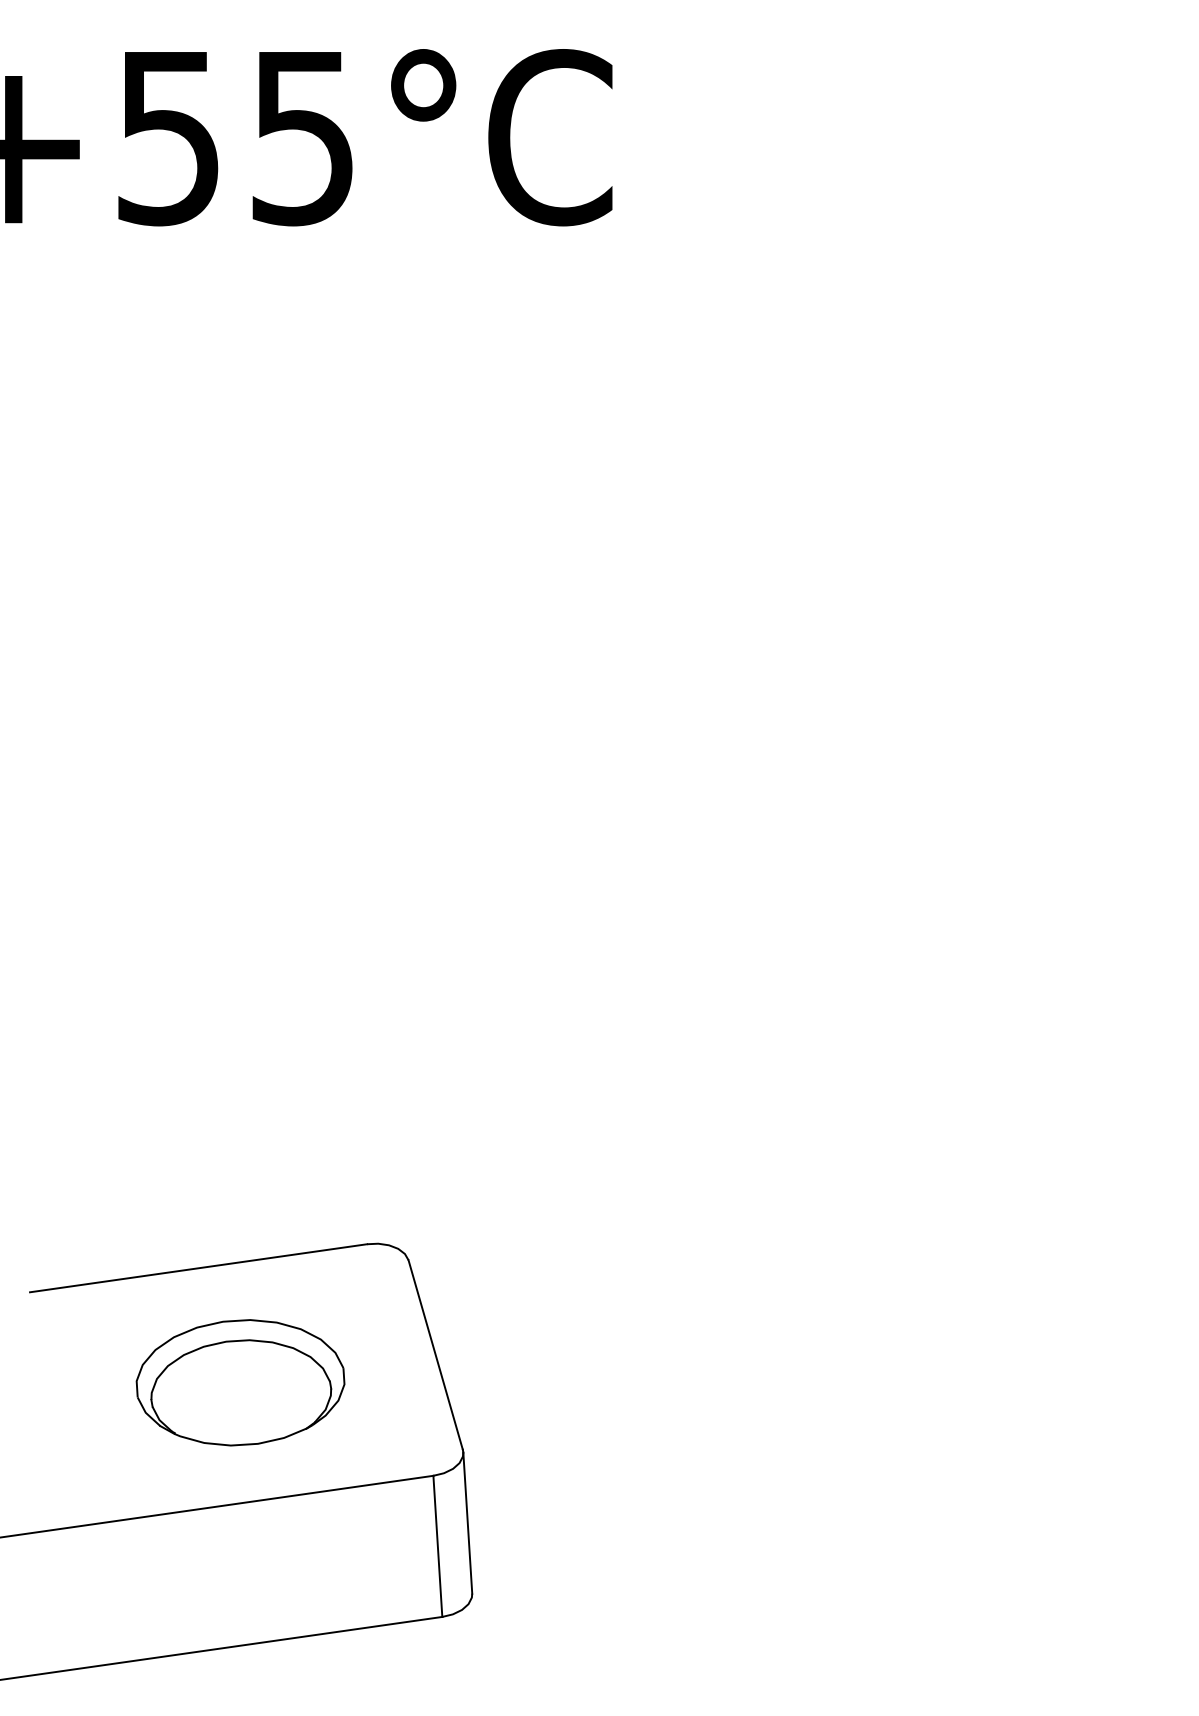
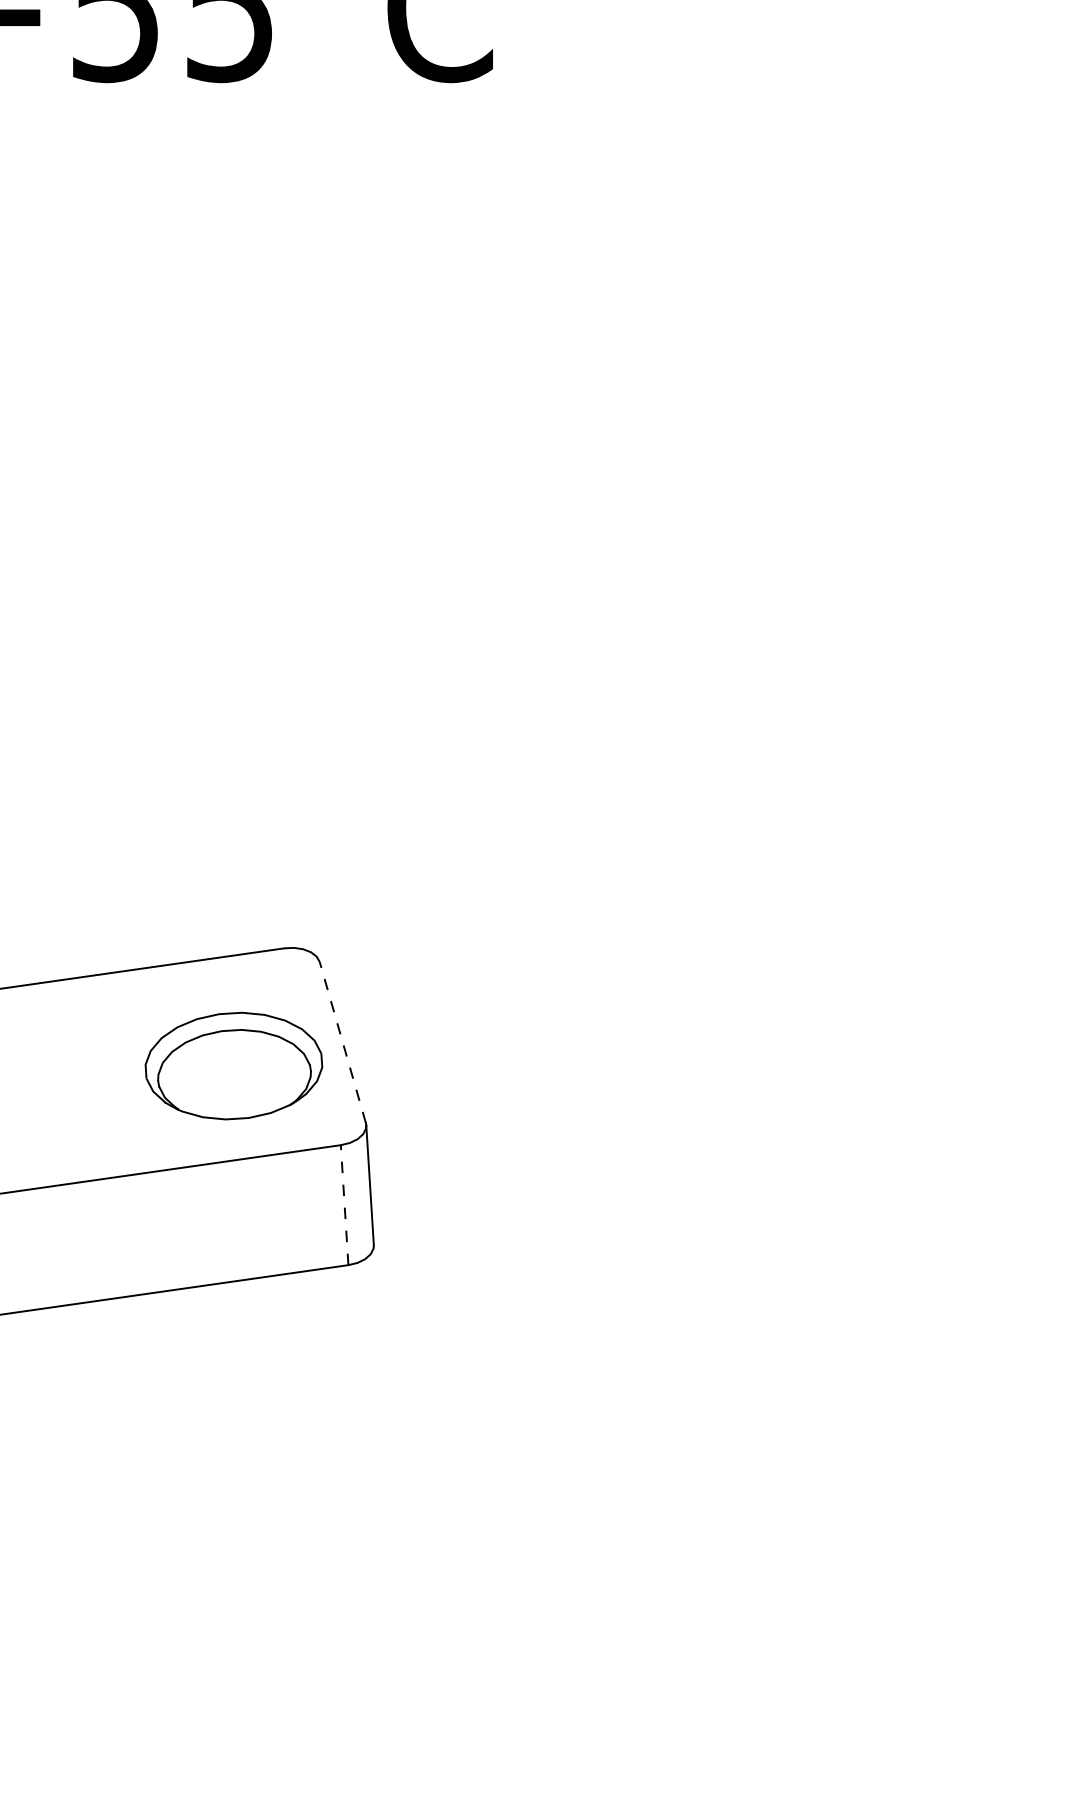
line: (435, 1355) -> (342, 1042), solid -> dashed
part: (240, 1382) -> (233, 1065), moved
line: (437, 1545) -> (344, 1204), solid -> dashed

